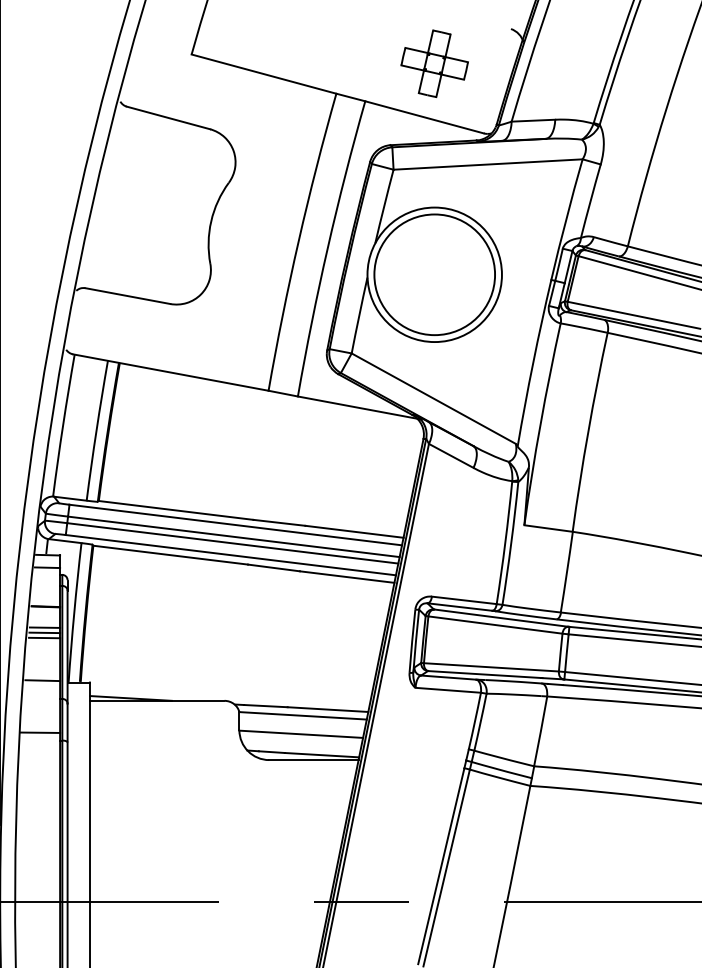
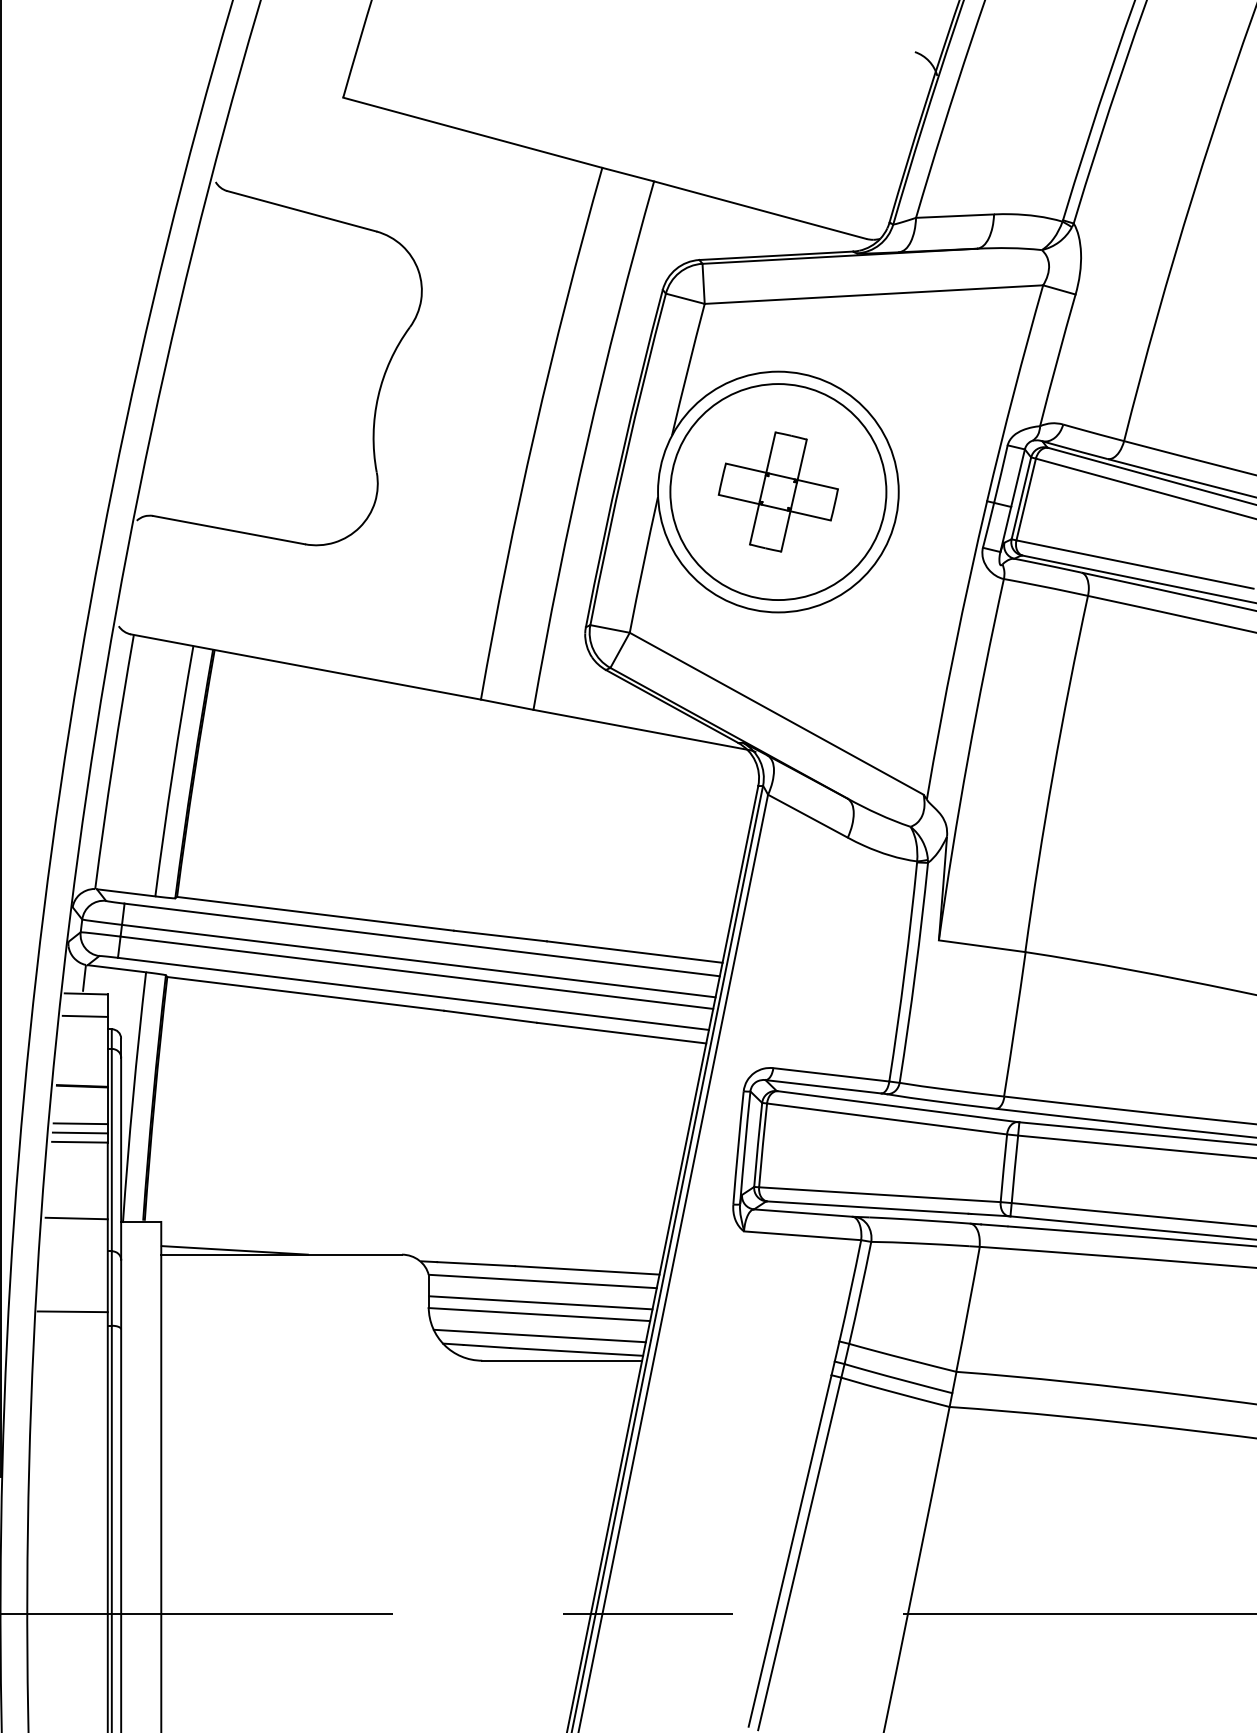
part: (434, 63) -> (777, 491), moved
line: (301, 727) -> (539, 1302), added
line: (301, 745) -> (539, 1334), added

